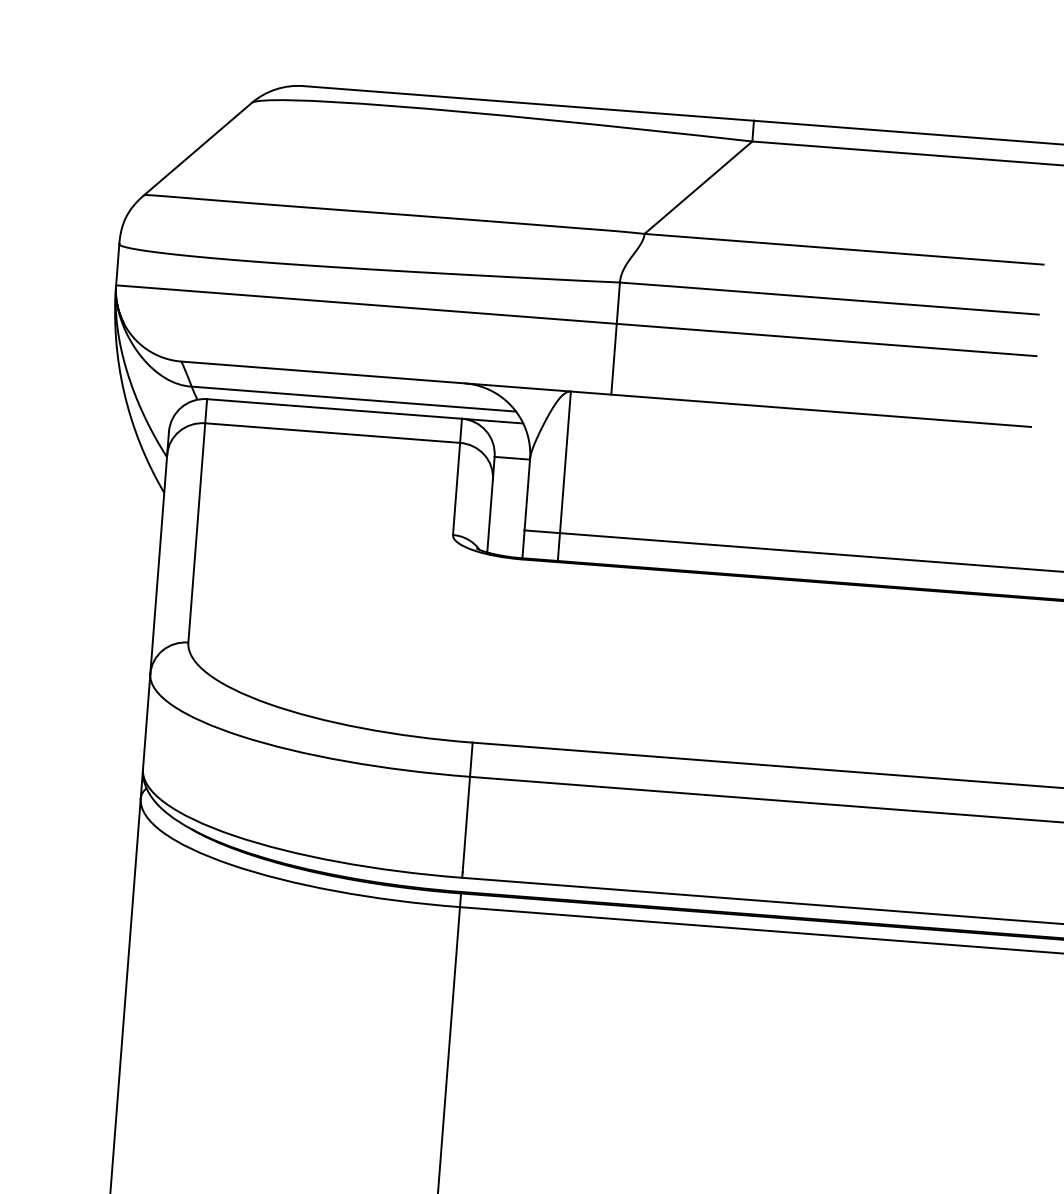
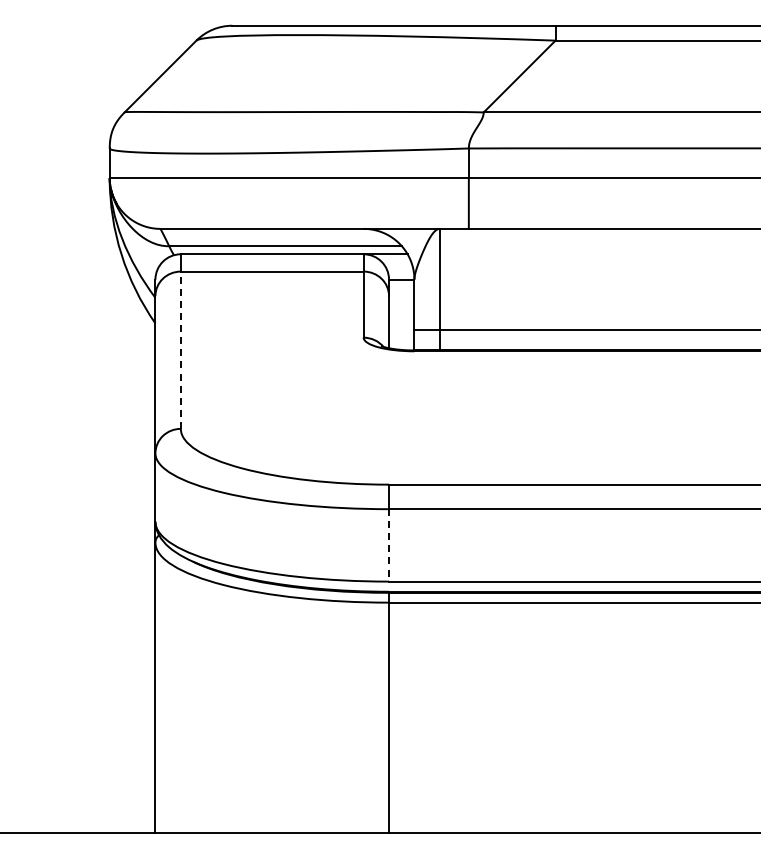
line: (196, 533) -> (180, 350), solid -> dashed
line: (466, 827) -> (389, 545), solid -> dashed

